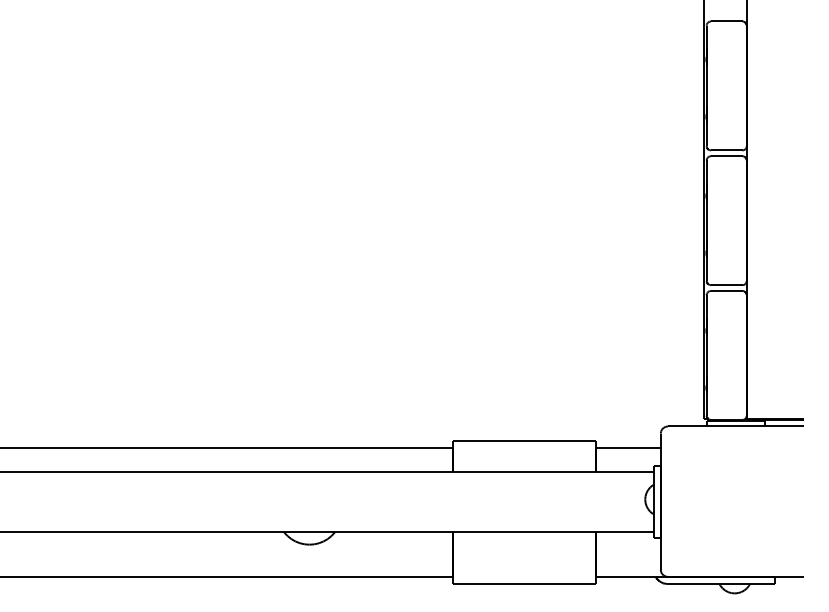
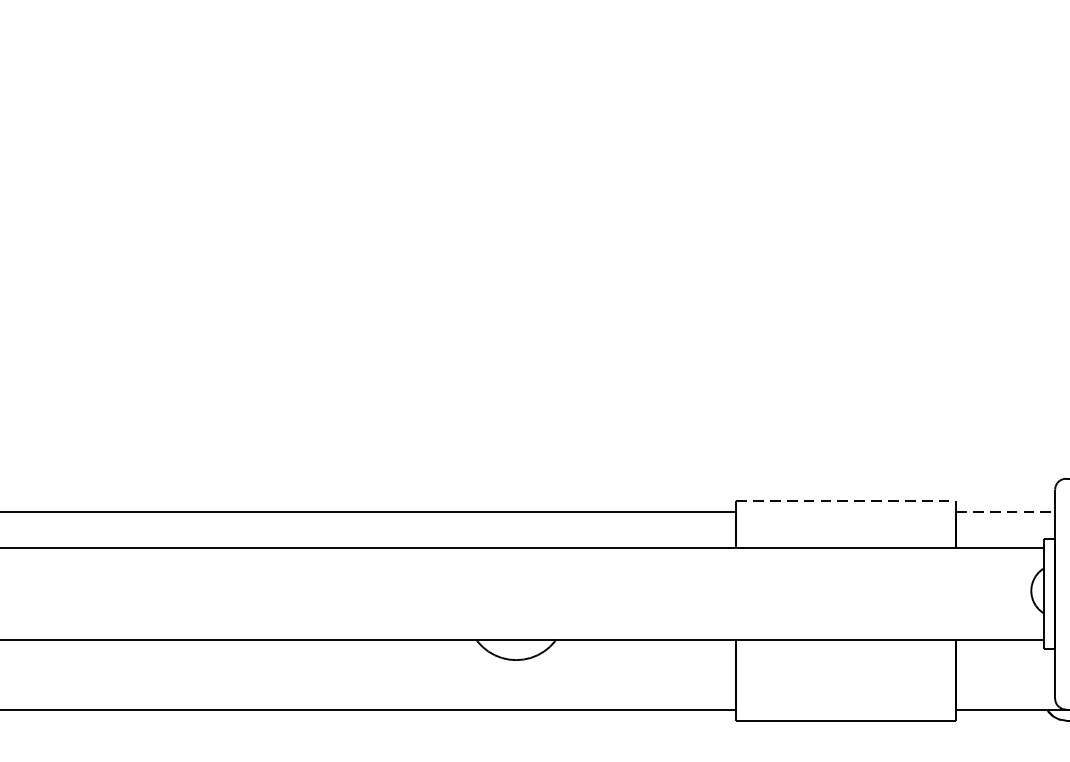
line: (524, 440) -> (846, 500), solid -> dashed
line: (629, 447) -> (1007, 511), solid -> dashed

